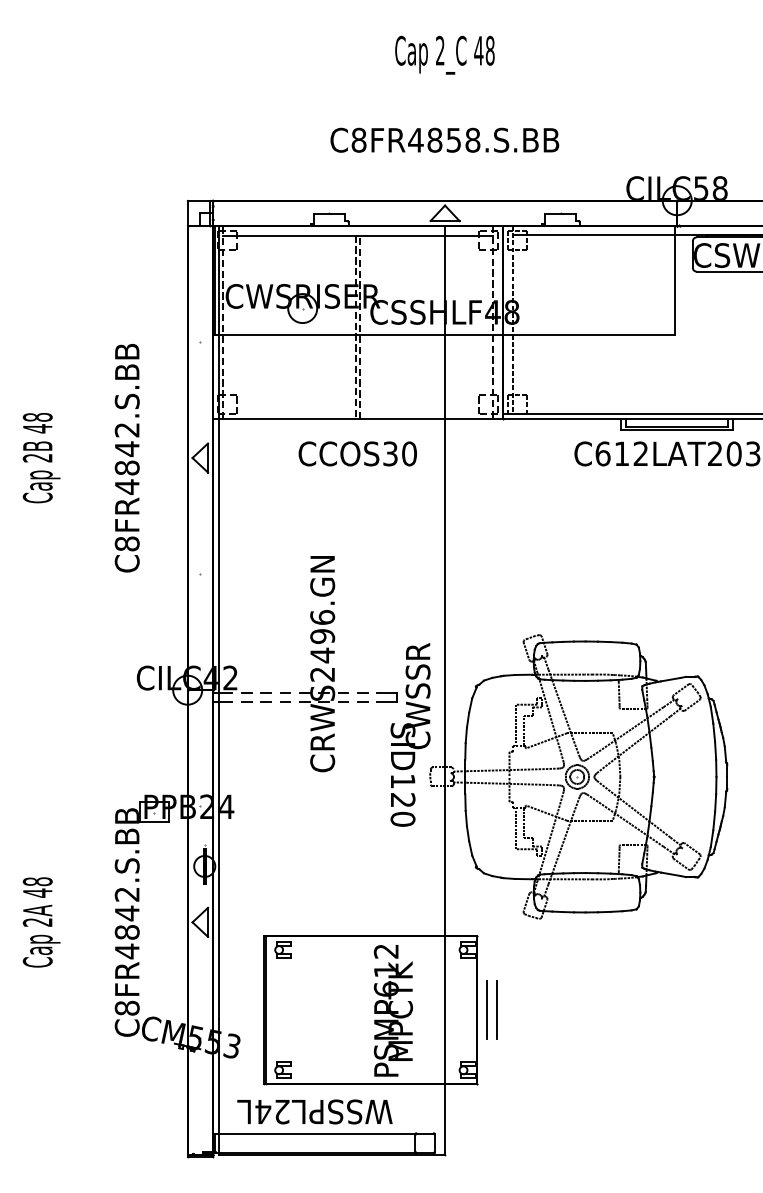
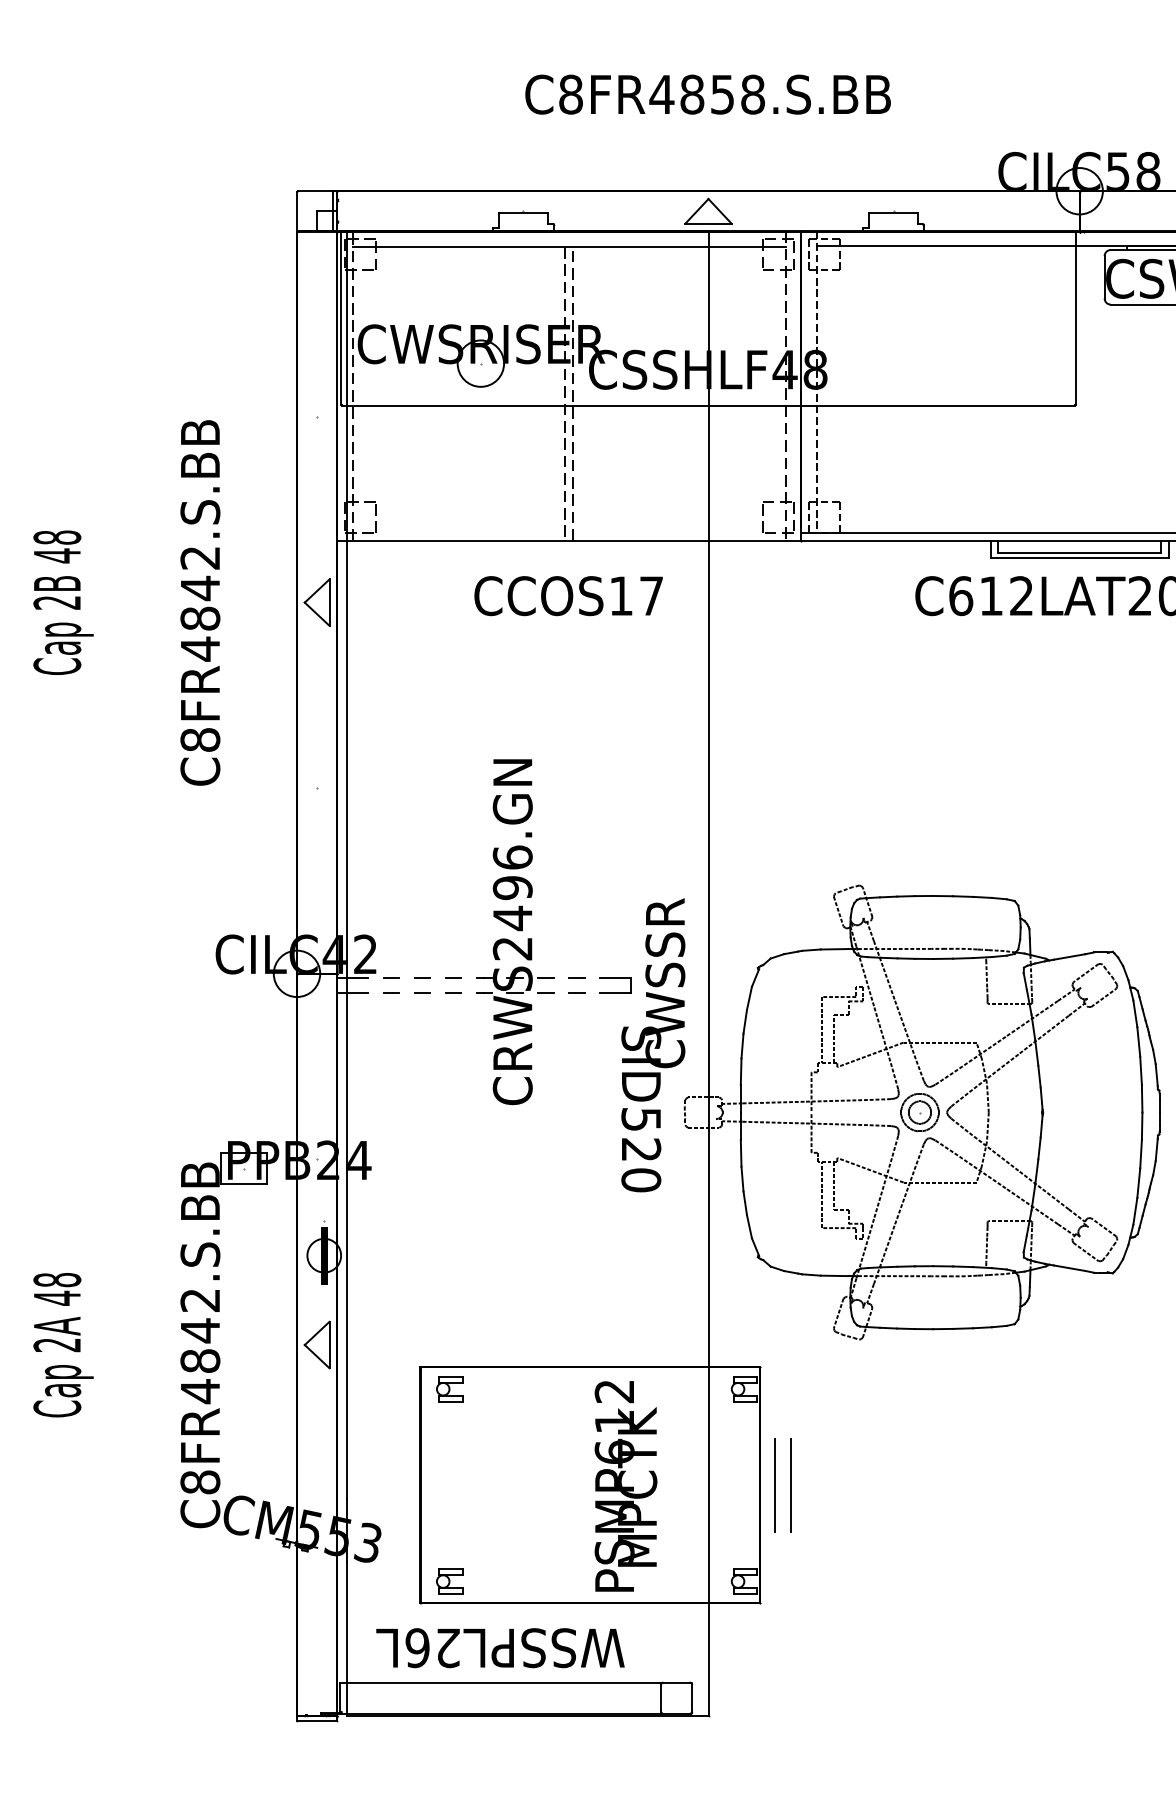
text: (399, 453) -> (635, 595), CCOS30 -> CCOS17
text: (402, 781) -> (640, 1119), SID120 -> SID520
text: (263, 1111) -> (418, 1647), WSSPL24L -> WSSPL26L

